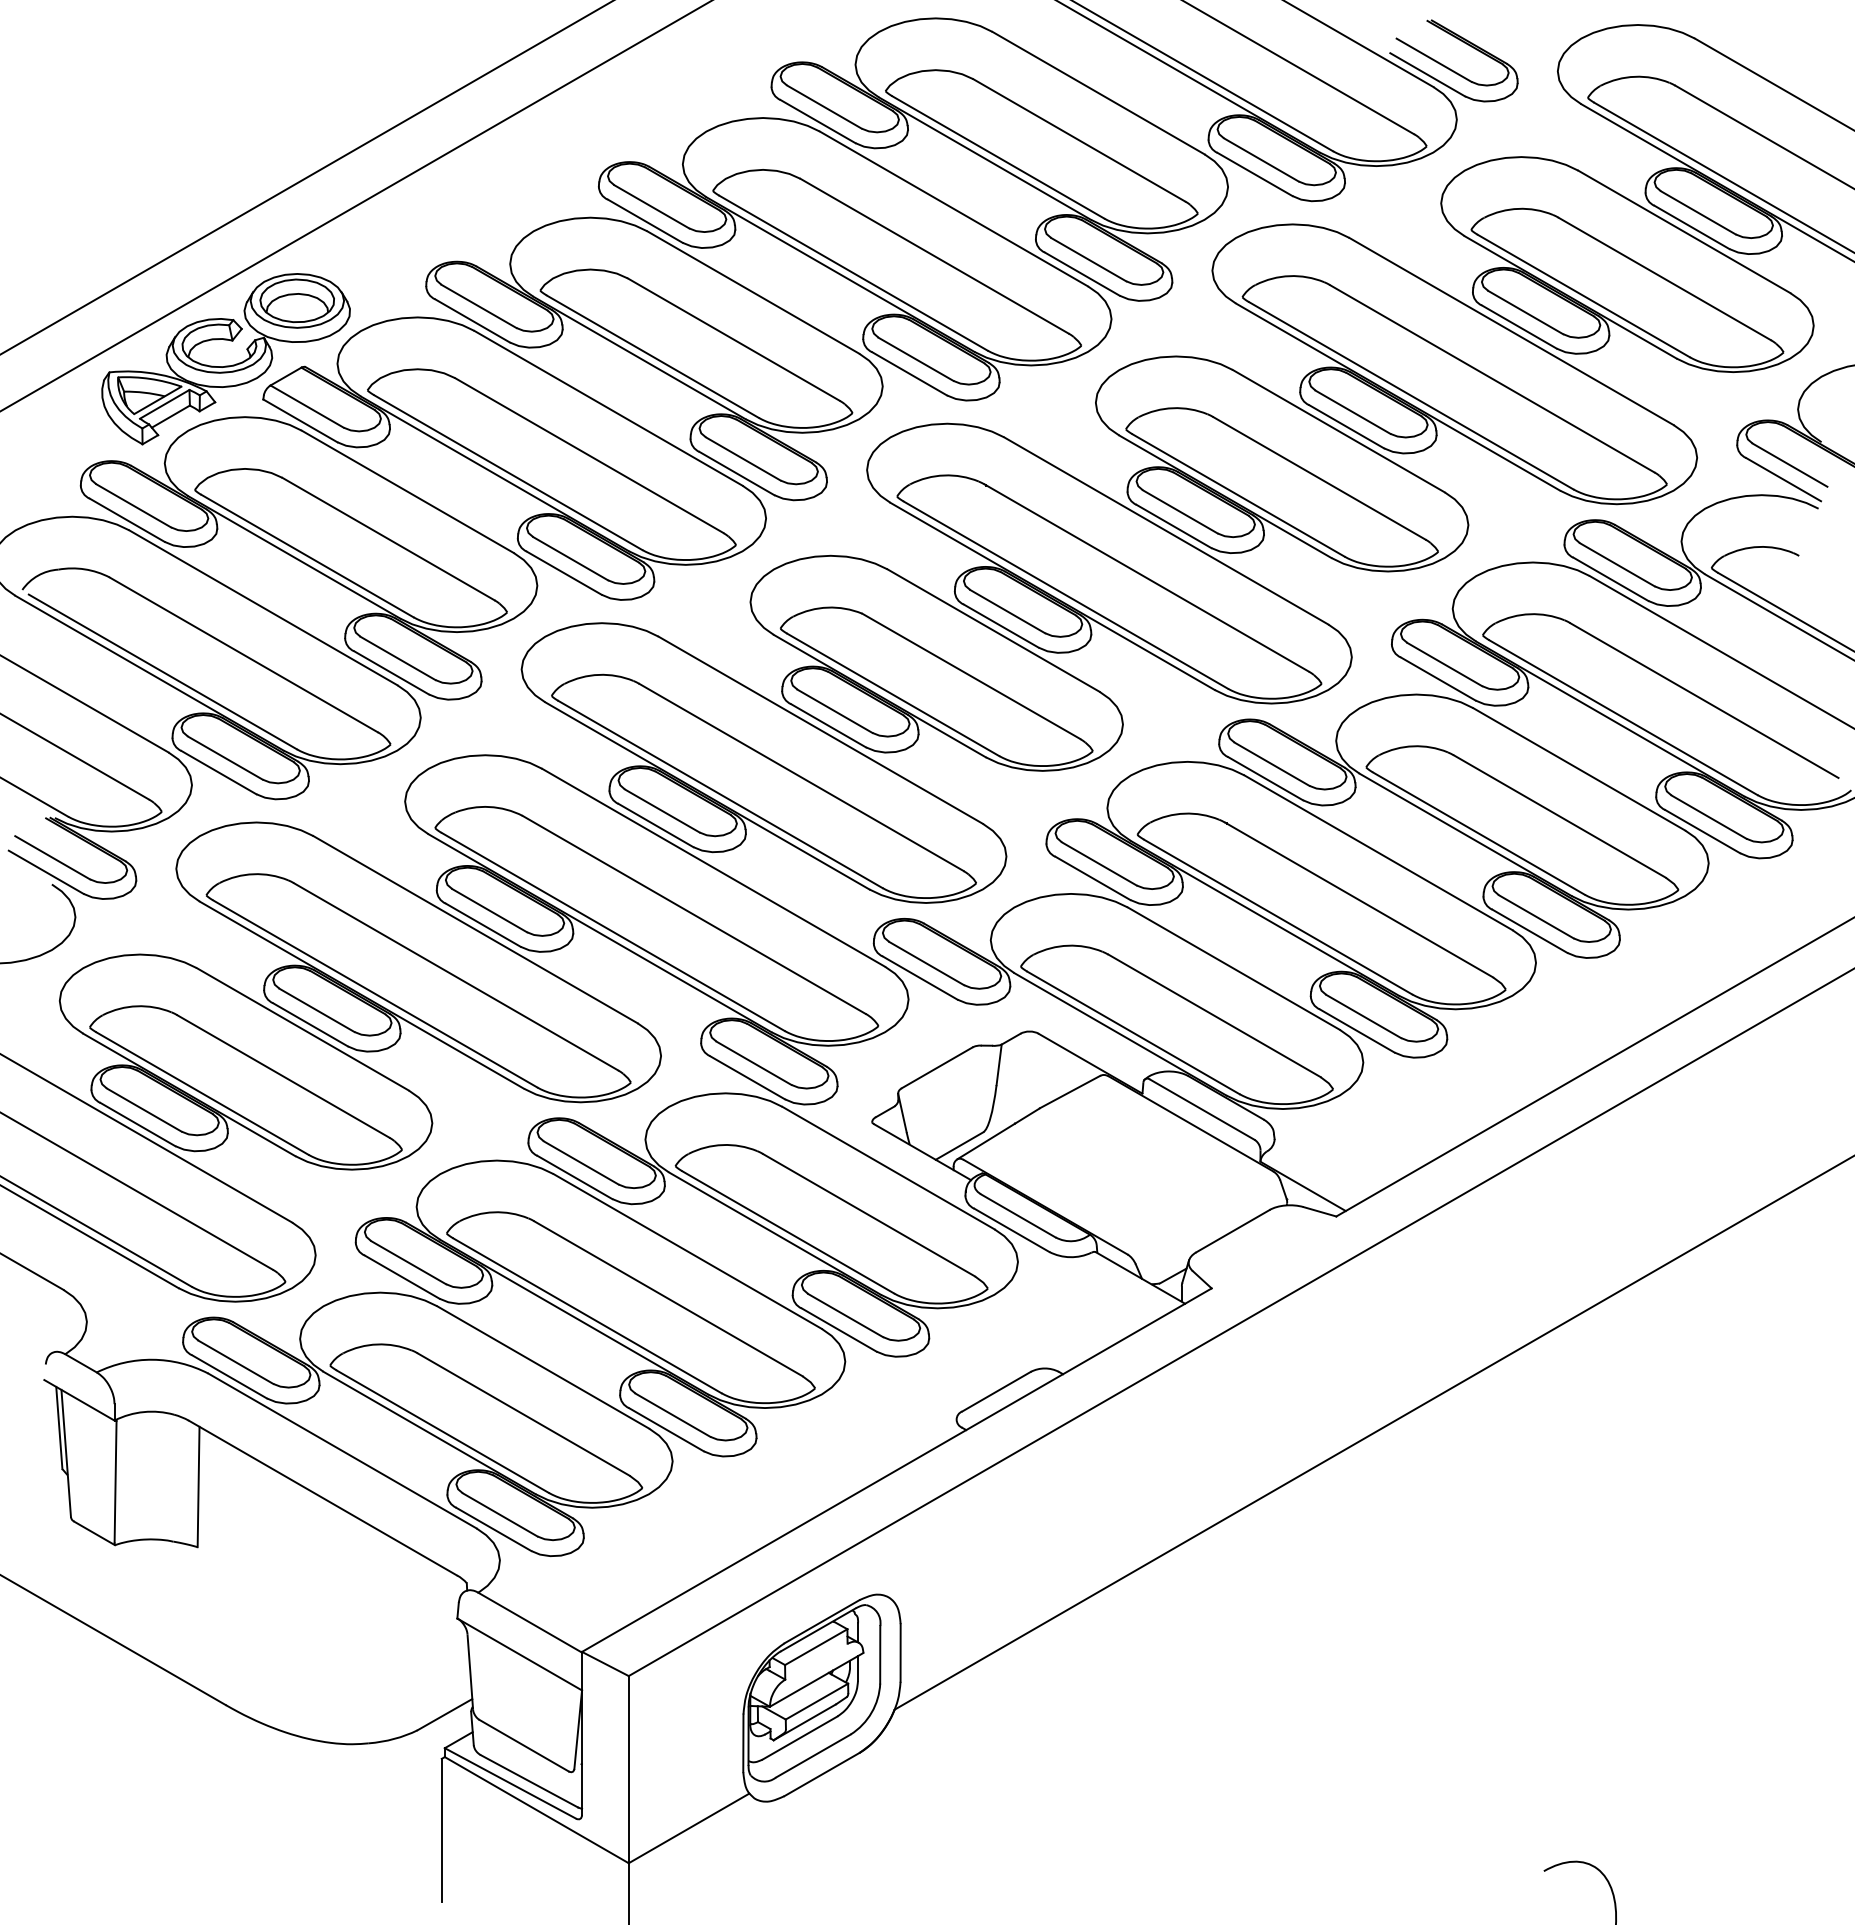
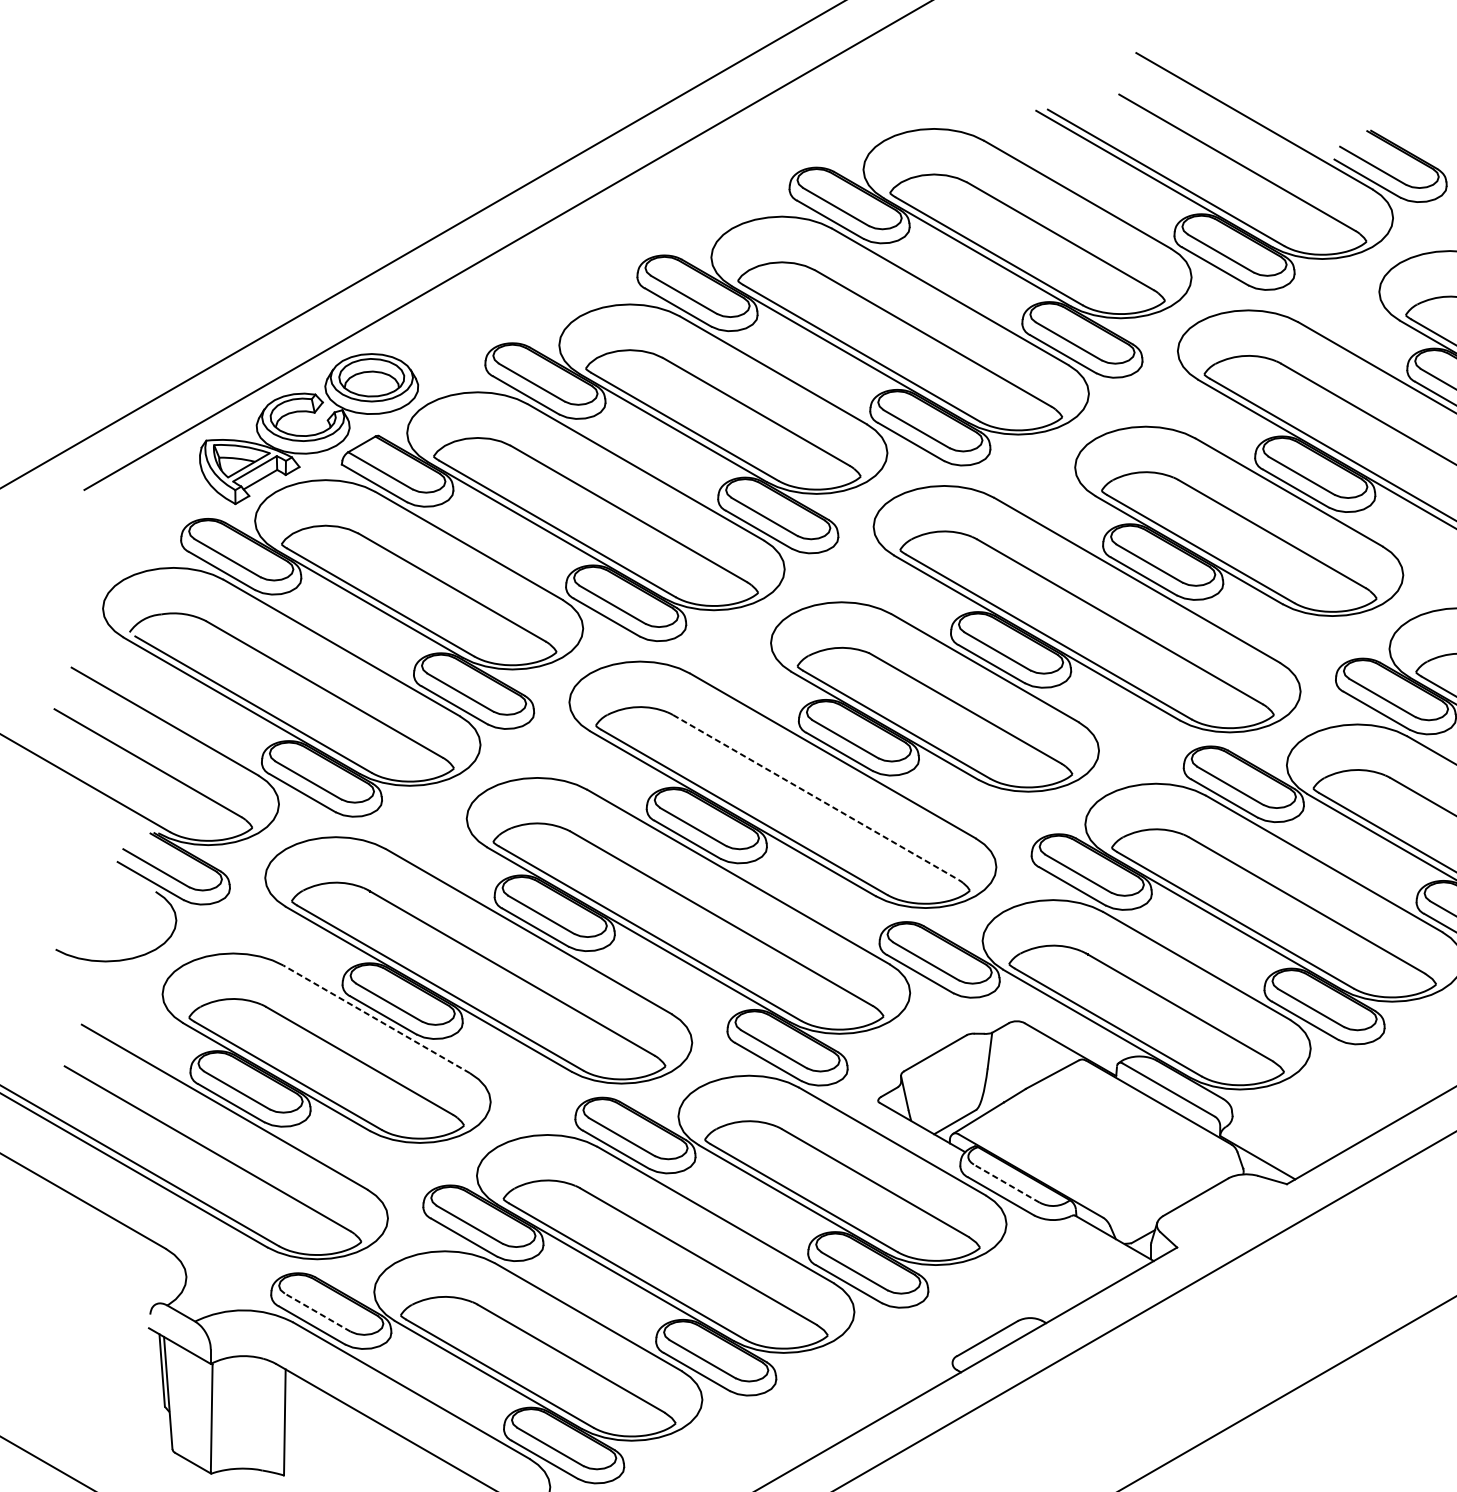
line: (801, 777) -> (815, 797), solid -> dashed
line: (302, 1029) -> (376, 1019), solid -> dashed
line: (1017, 1215) -> (1006, 1183), solid -> dashed
line: (235, 1362) -> (317, 1312), solid -> dashed

